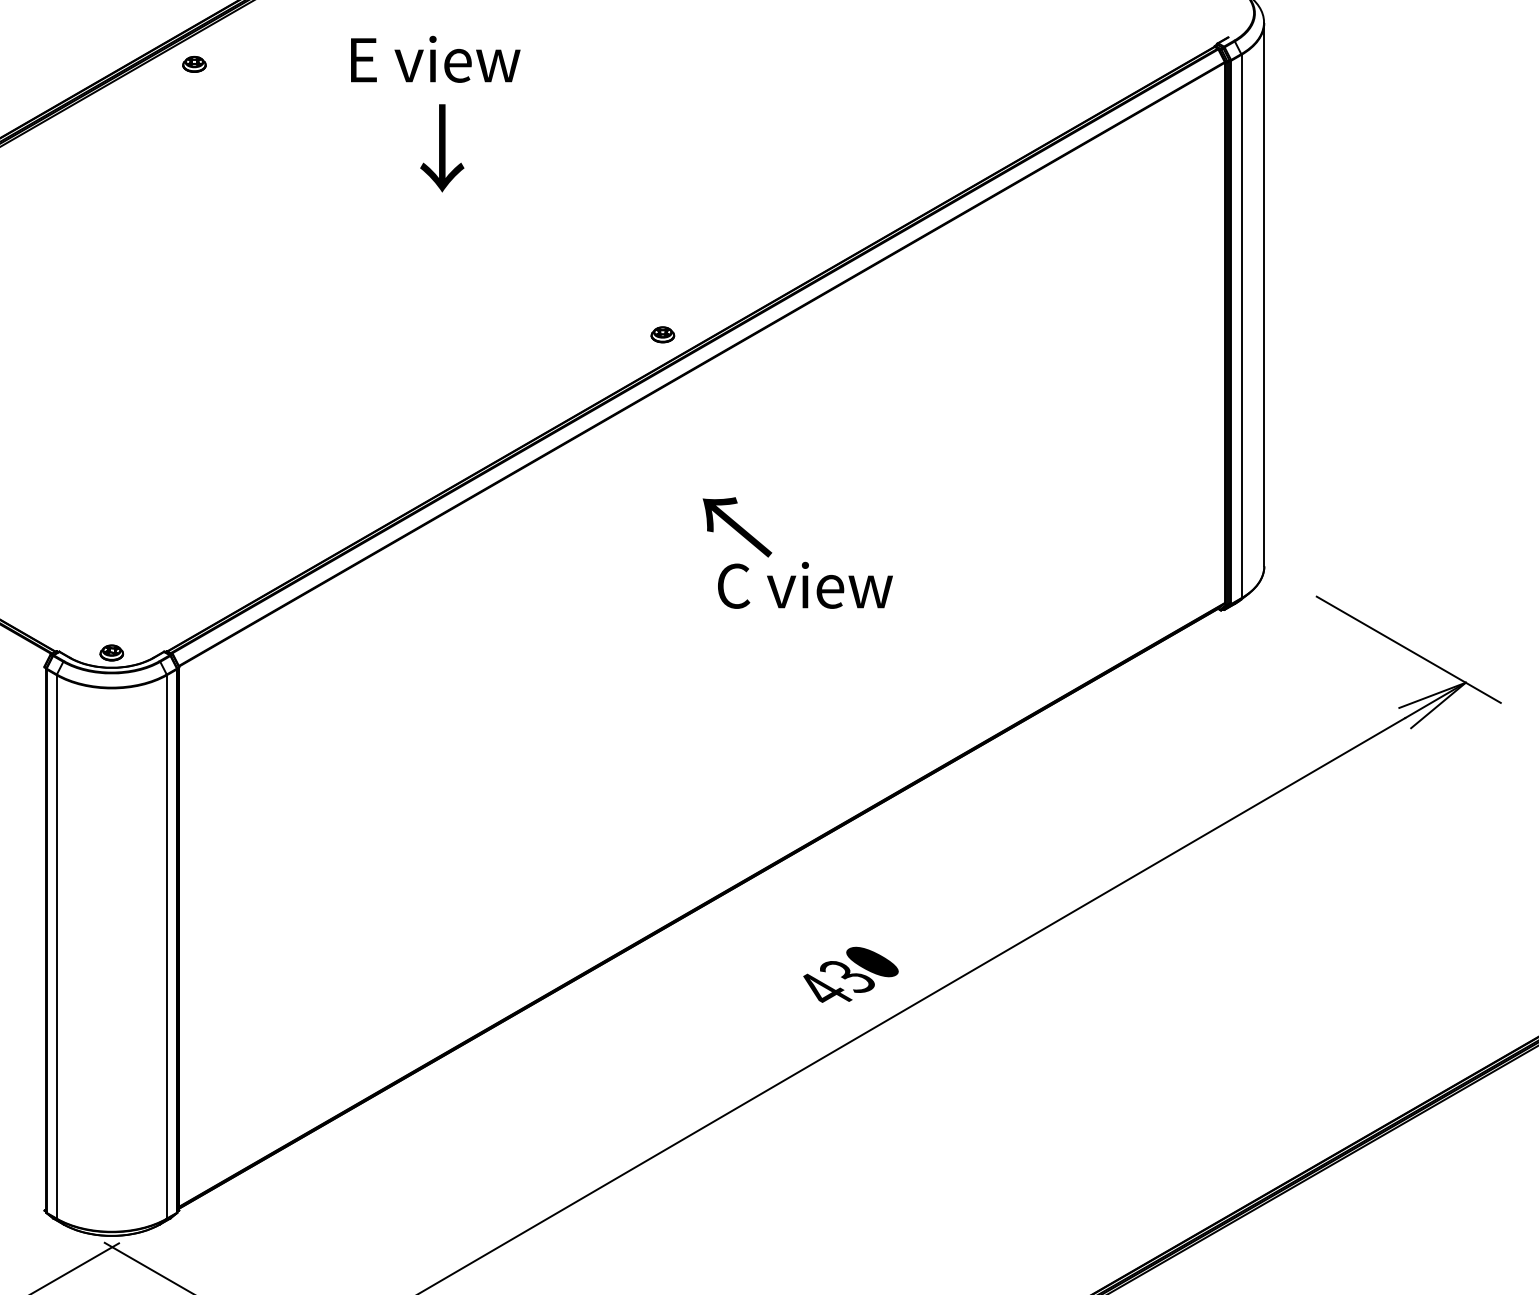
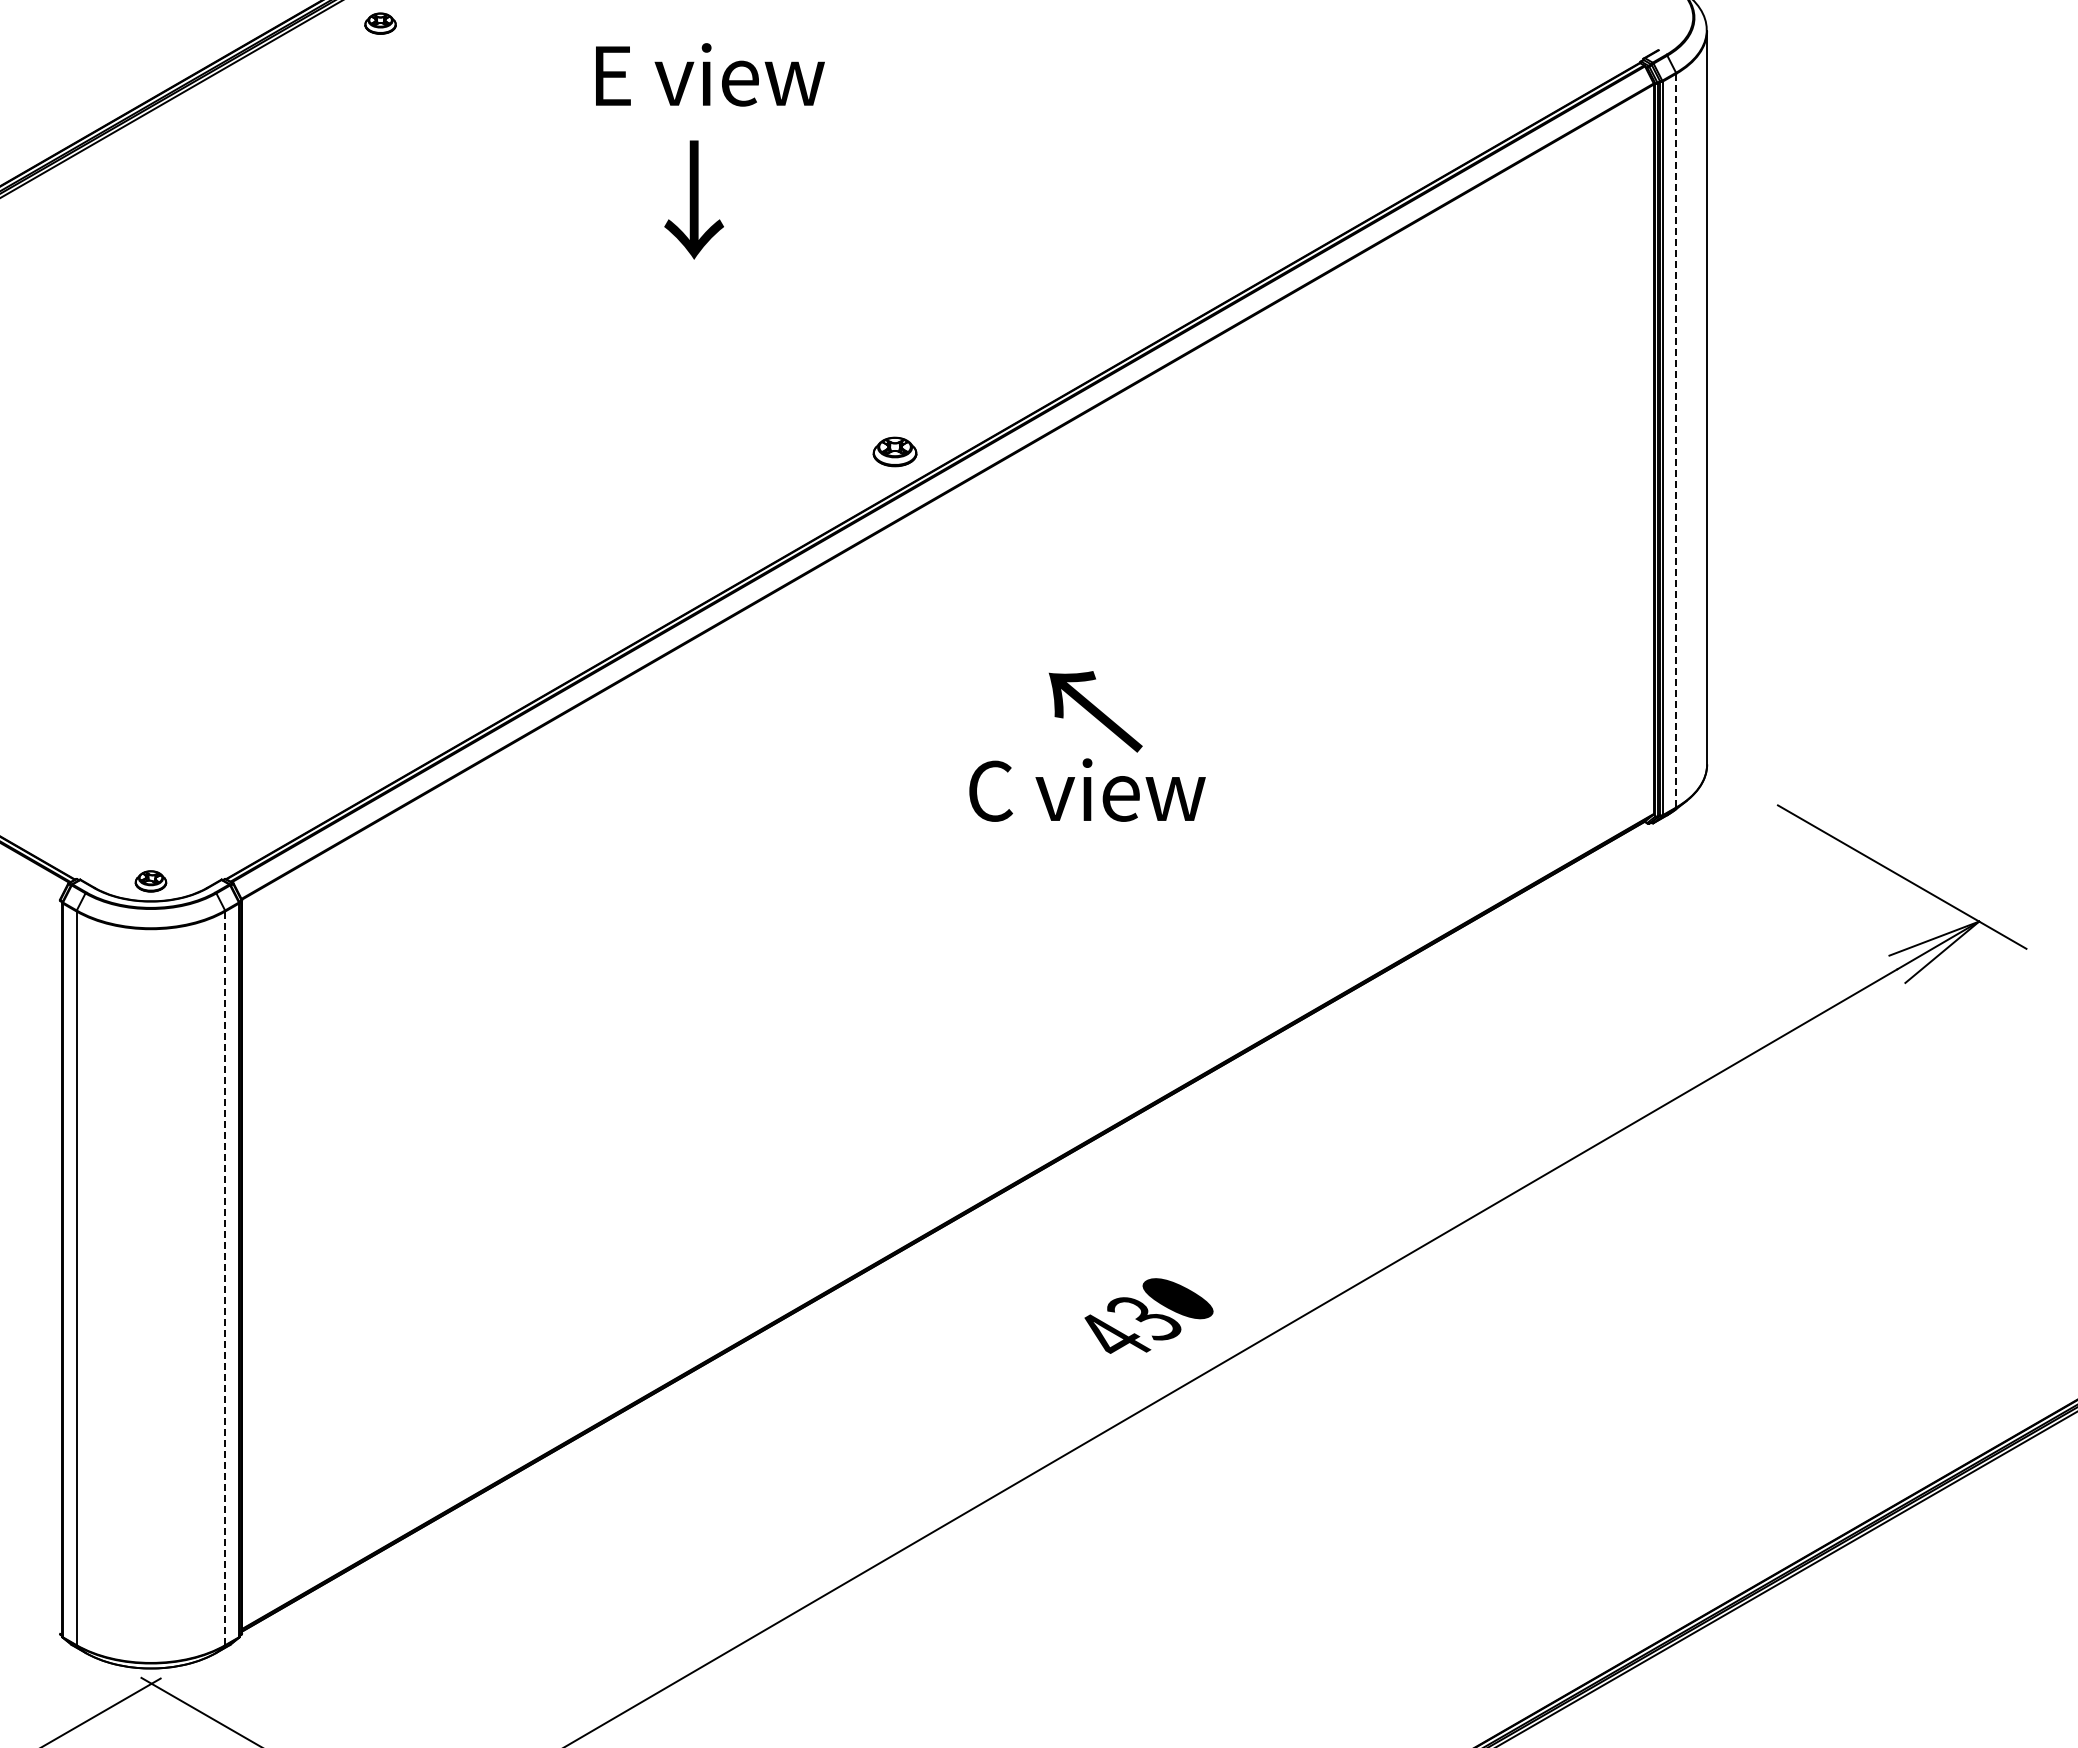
text: (435, 59) -> (710, 74), moved
part: (194, 64) -> (380, 23), moved
text: (441, 147) -> (693, 199), moved
line: (1241, 326) -> (1676, 440), solid -> dashed
part: (662, 334) -> (894, 451), size x1.4
text: (737, 527) -> (1095, 711), moved
line: (167, 947) -> (225, 1278), solid -> dashed

